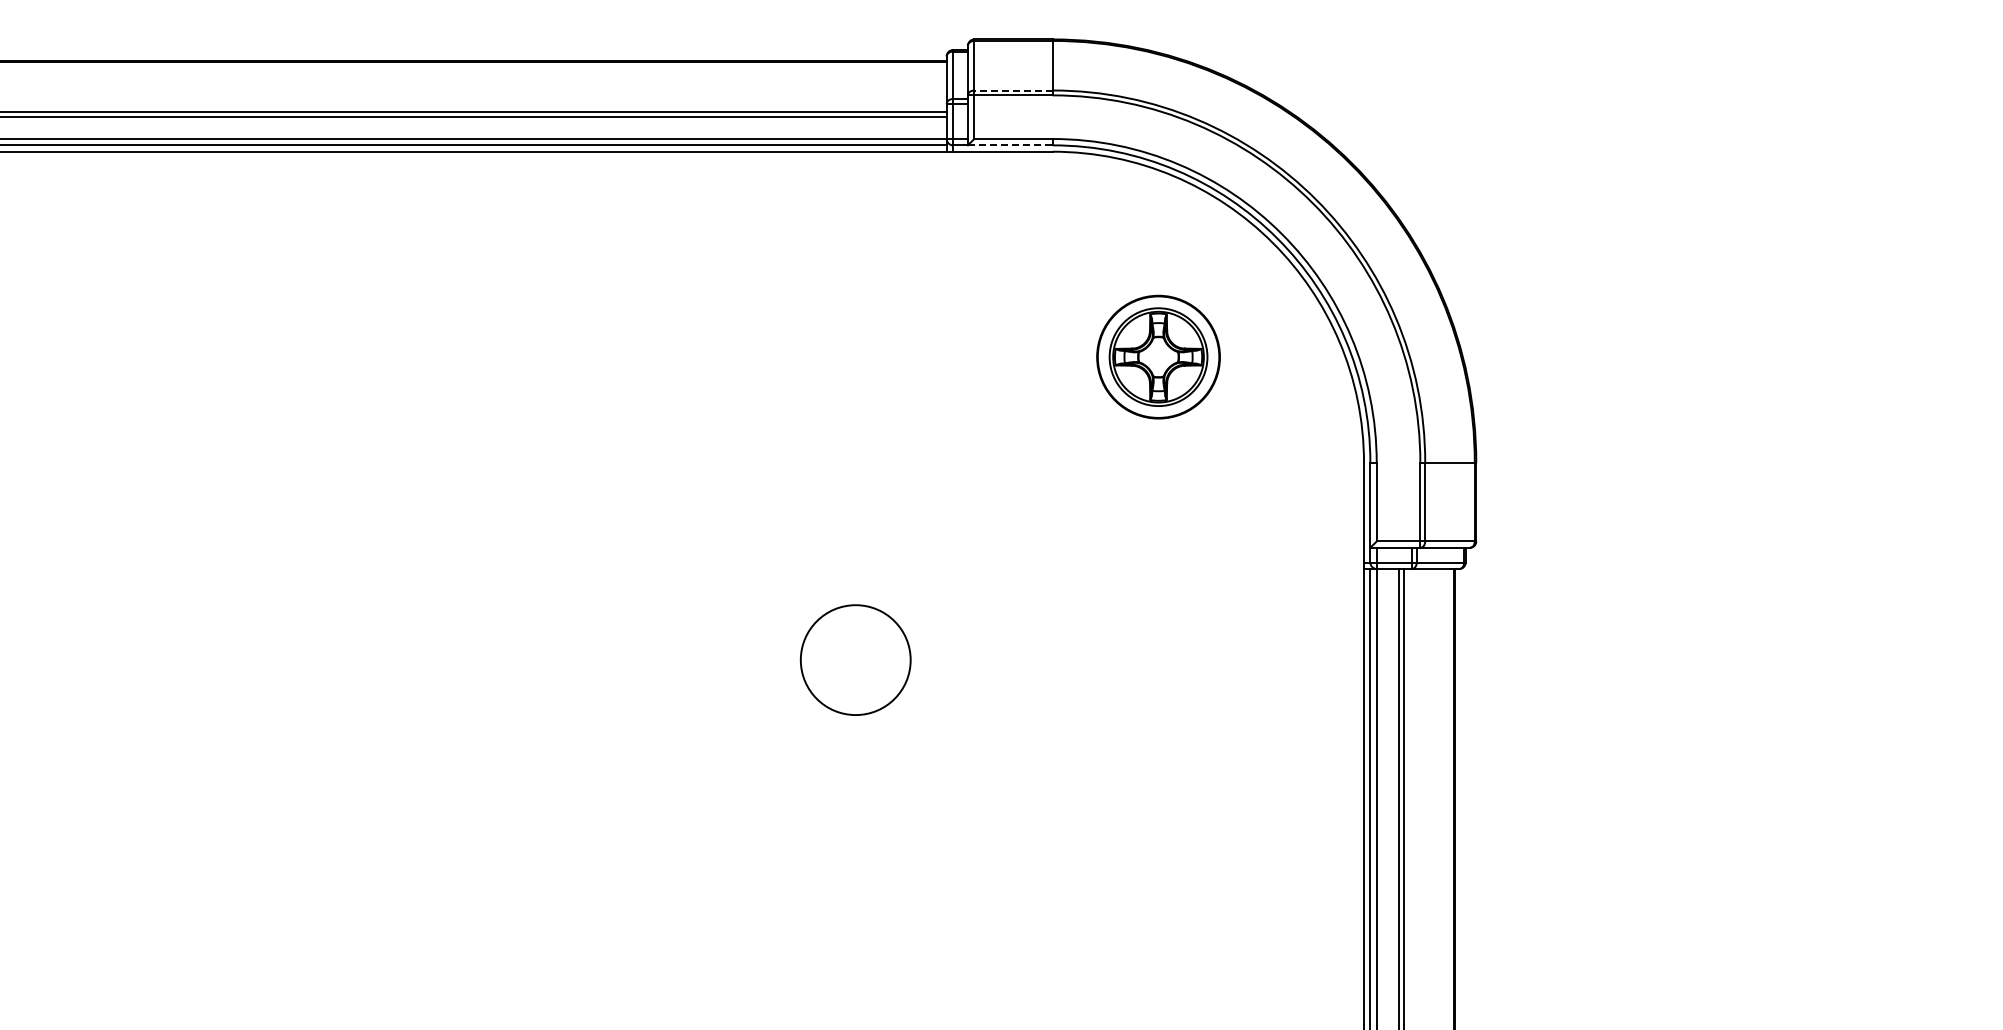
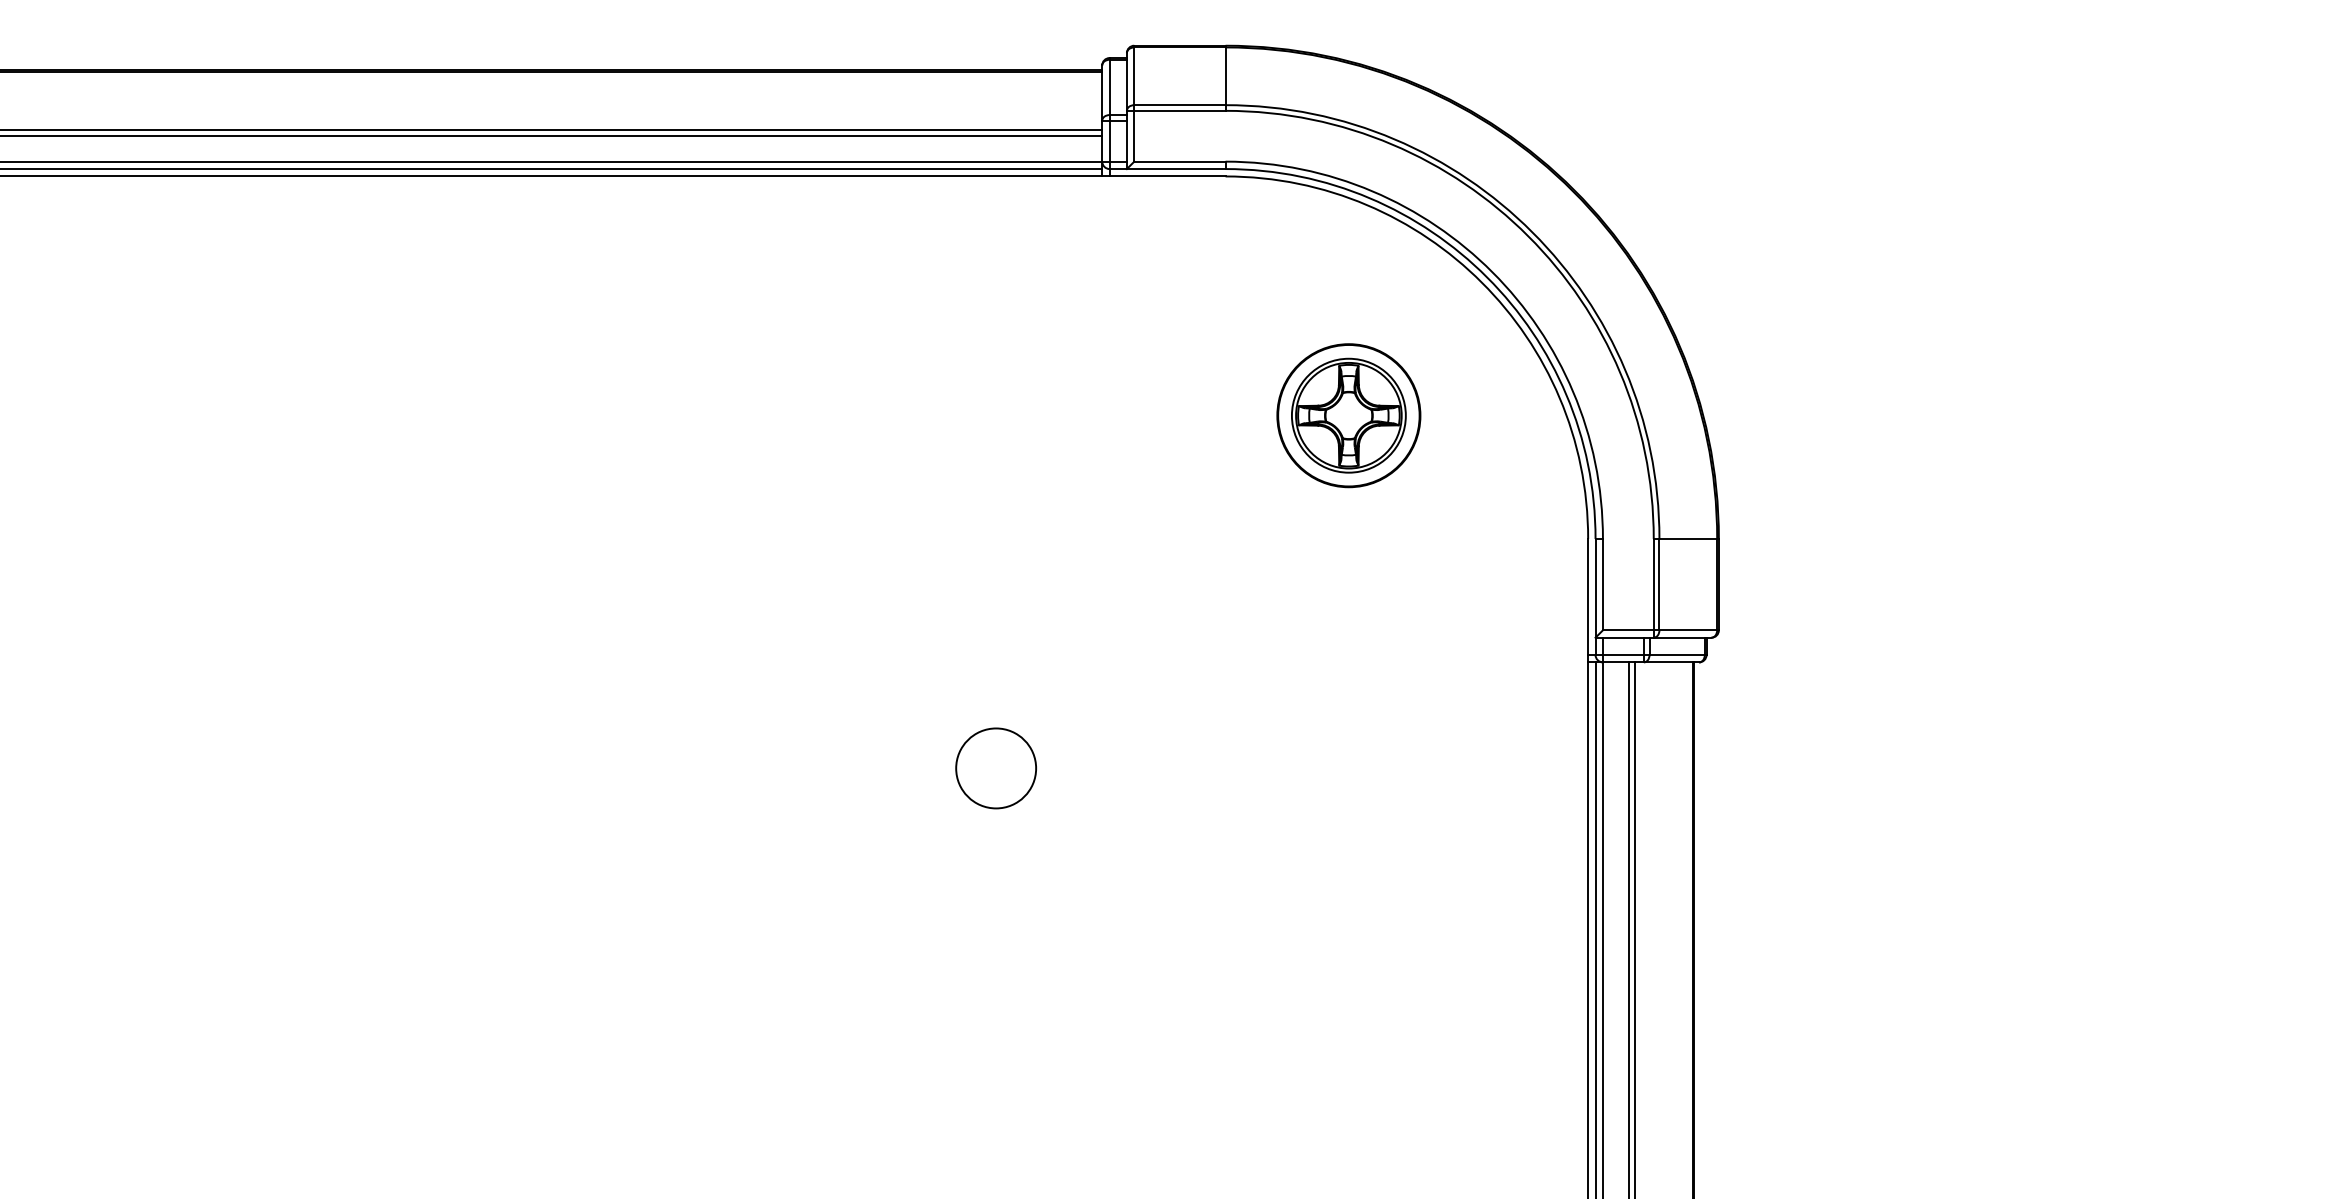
line: (1012, 90) -> (1178, 105), dashed -> solid
line: (1010, 145) -> (1176, 169), dashed -> solid
circle: (855, 659) -> (995, 767), size x0.62

